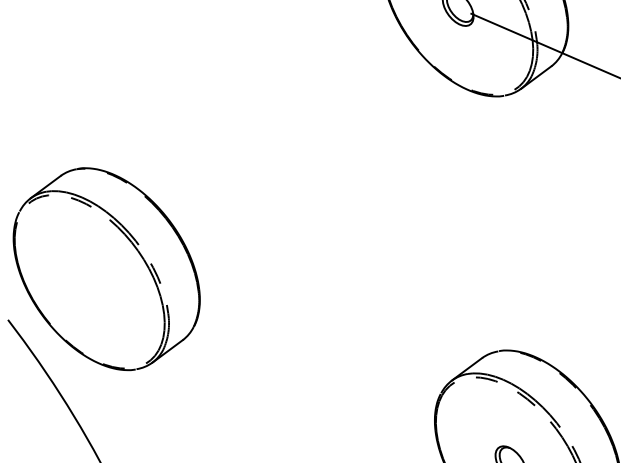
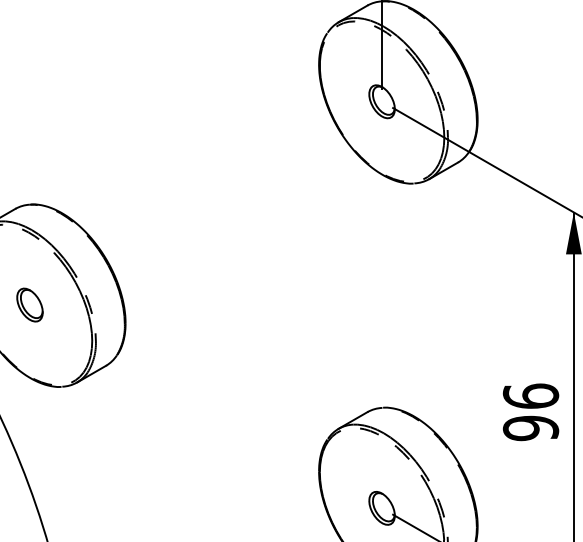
part: (89, 281) -> (29, 304), added

